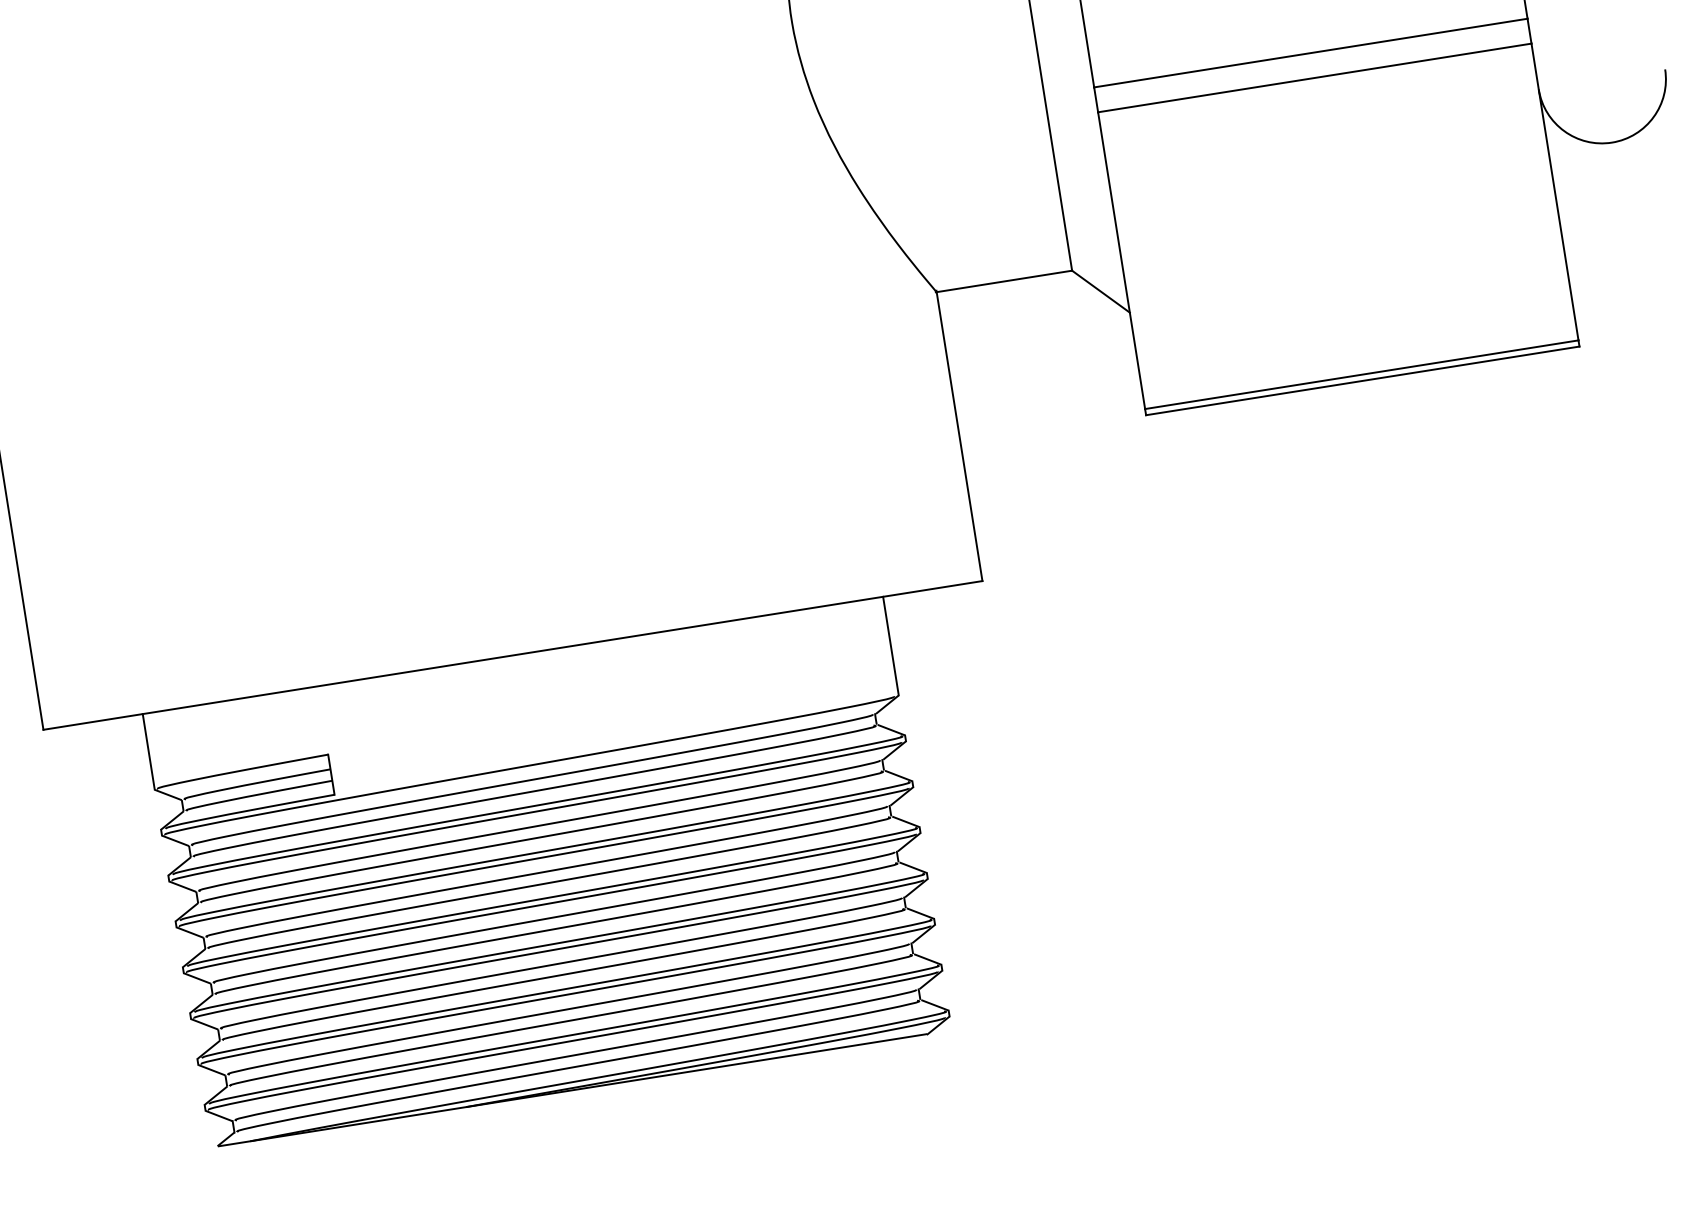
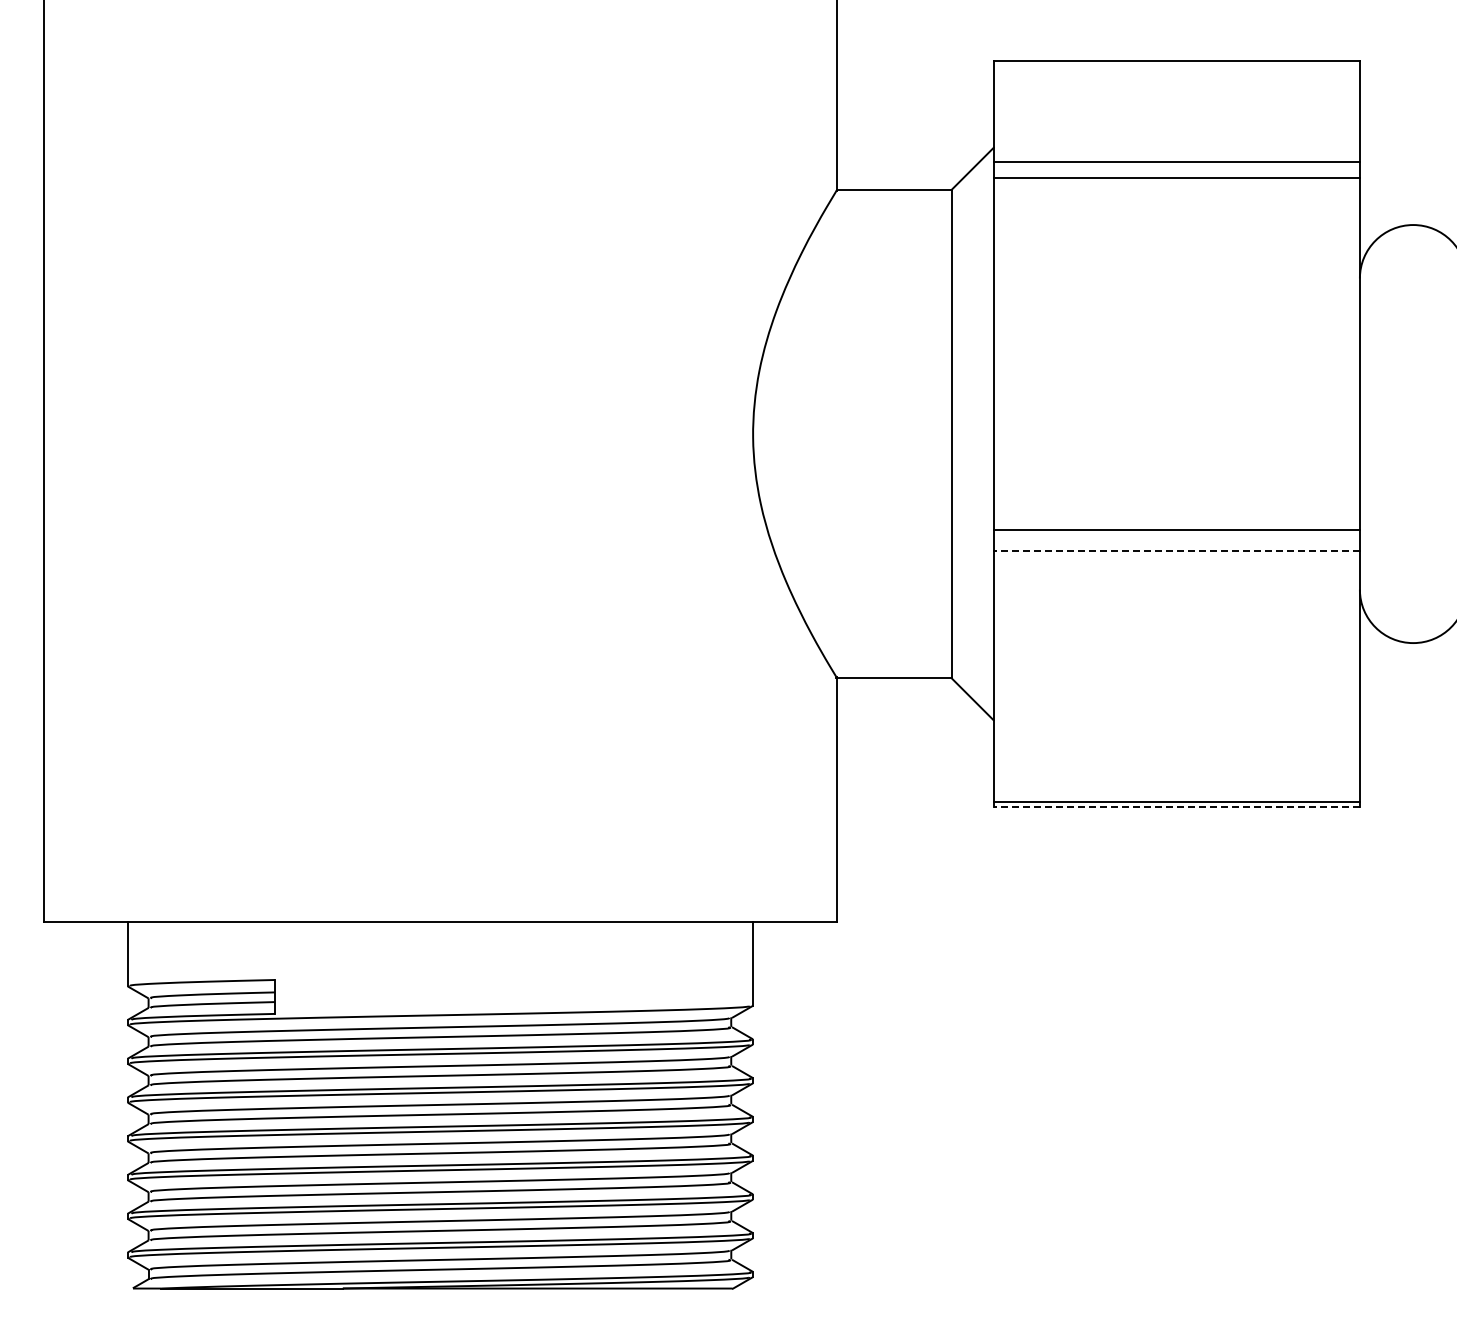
line: (1314, 78) -> (1176, 551), solid -> dashed
line: (1362, 380) -> (1176, 806), solid -> dashed

